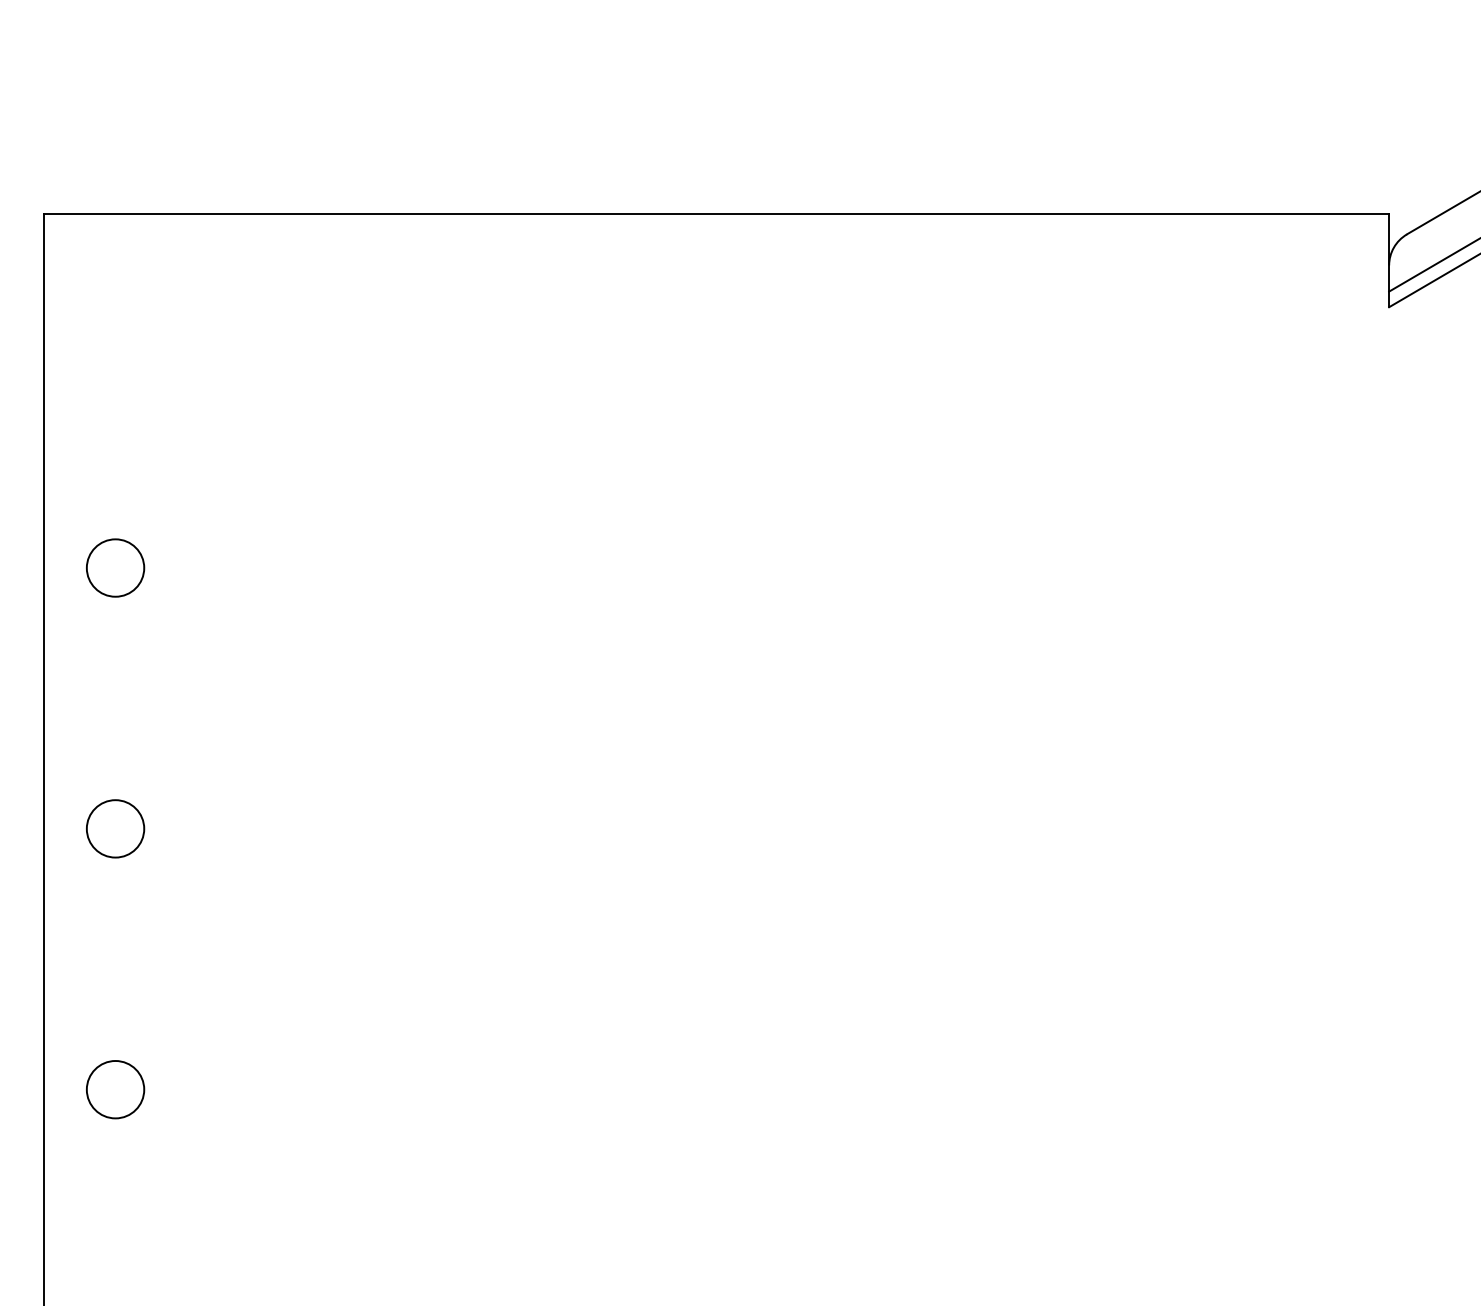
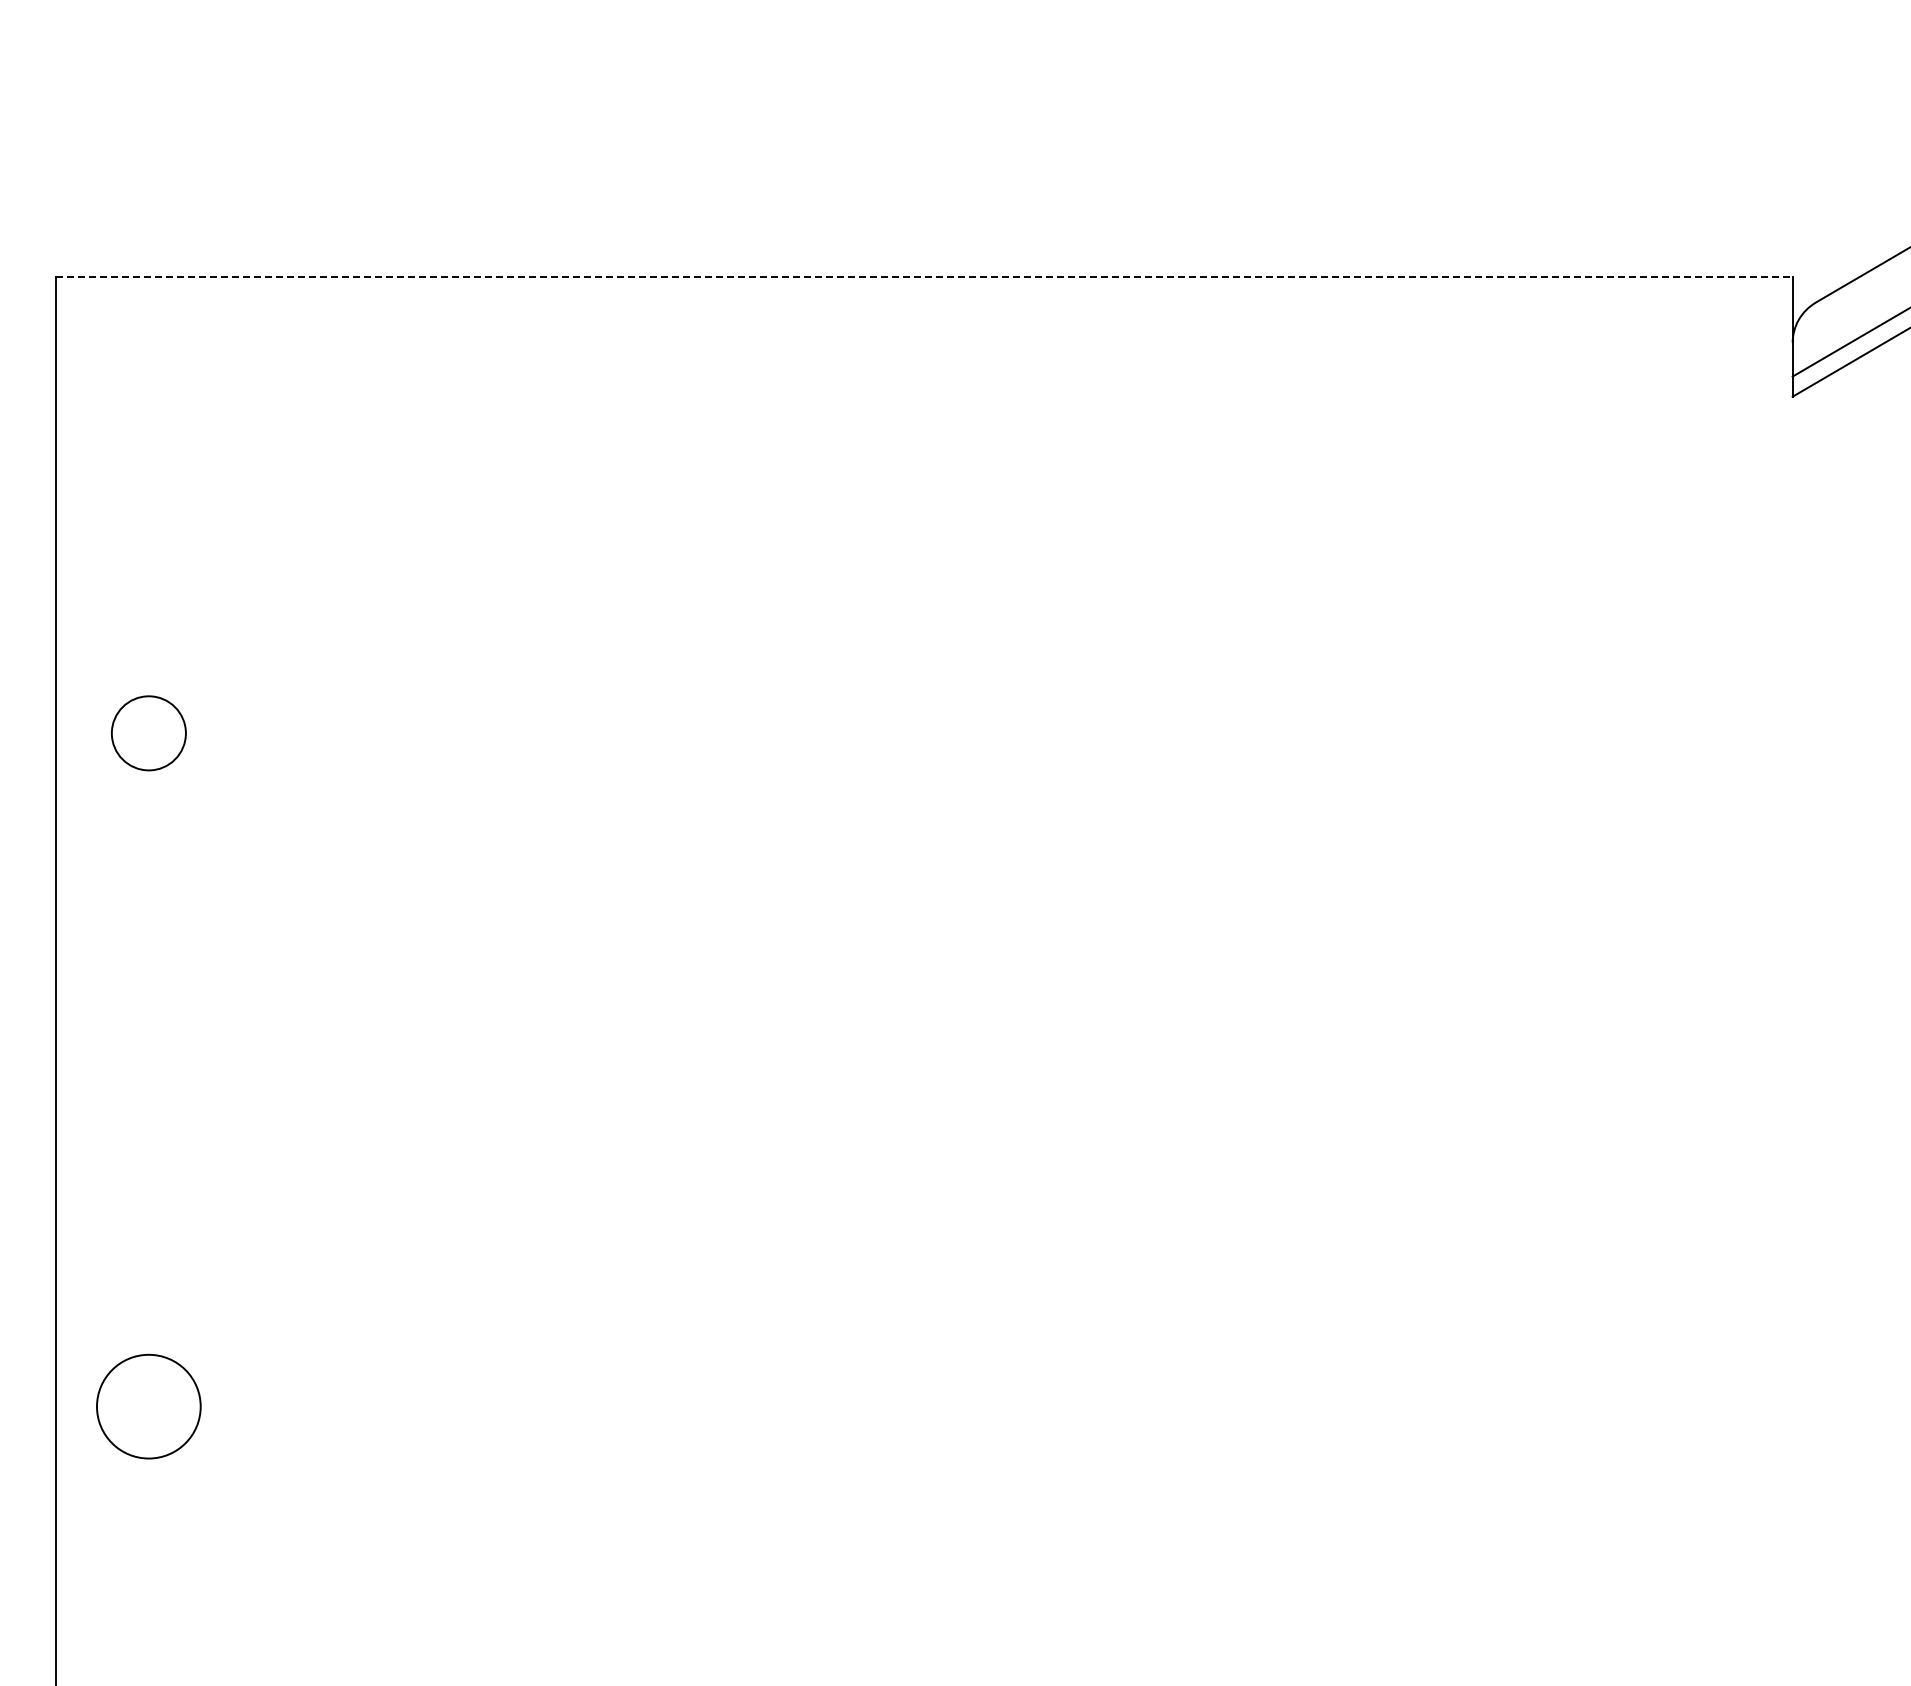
line: (716, 214) -> (924, 276), solid -> dashed
circle: (115, 828) -> (148, 1069), removed
circle: (115, 1089) -> (148, 1406), size x1.4

